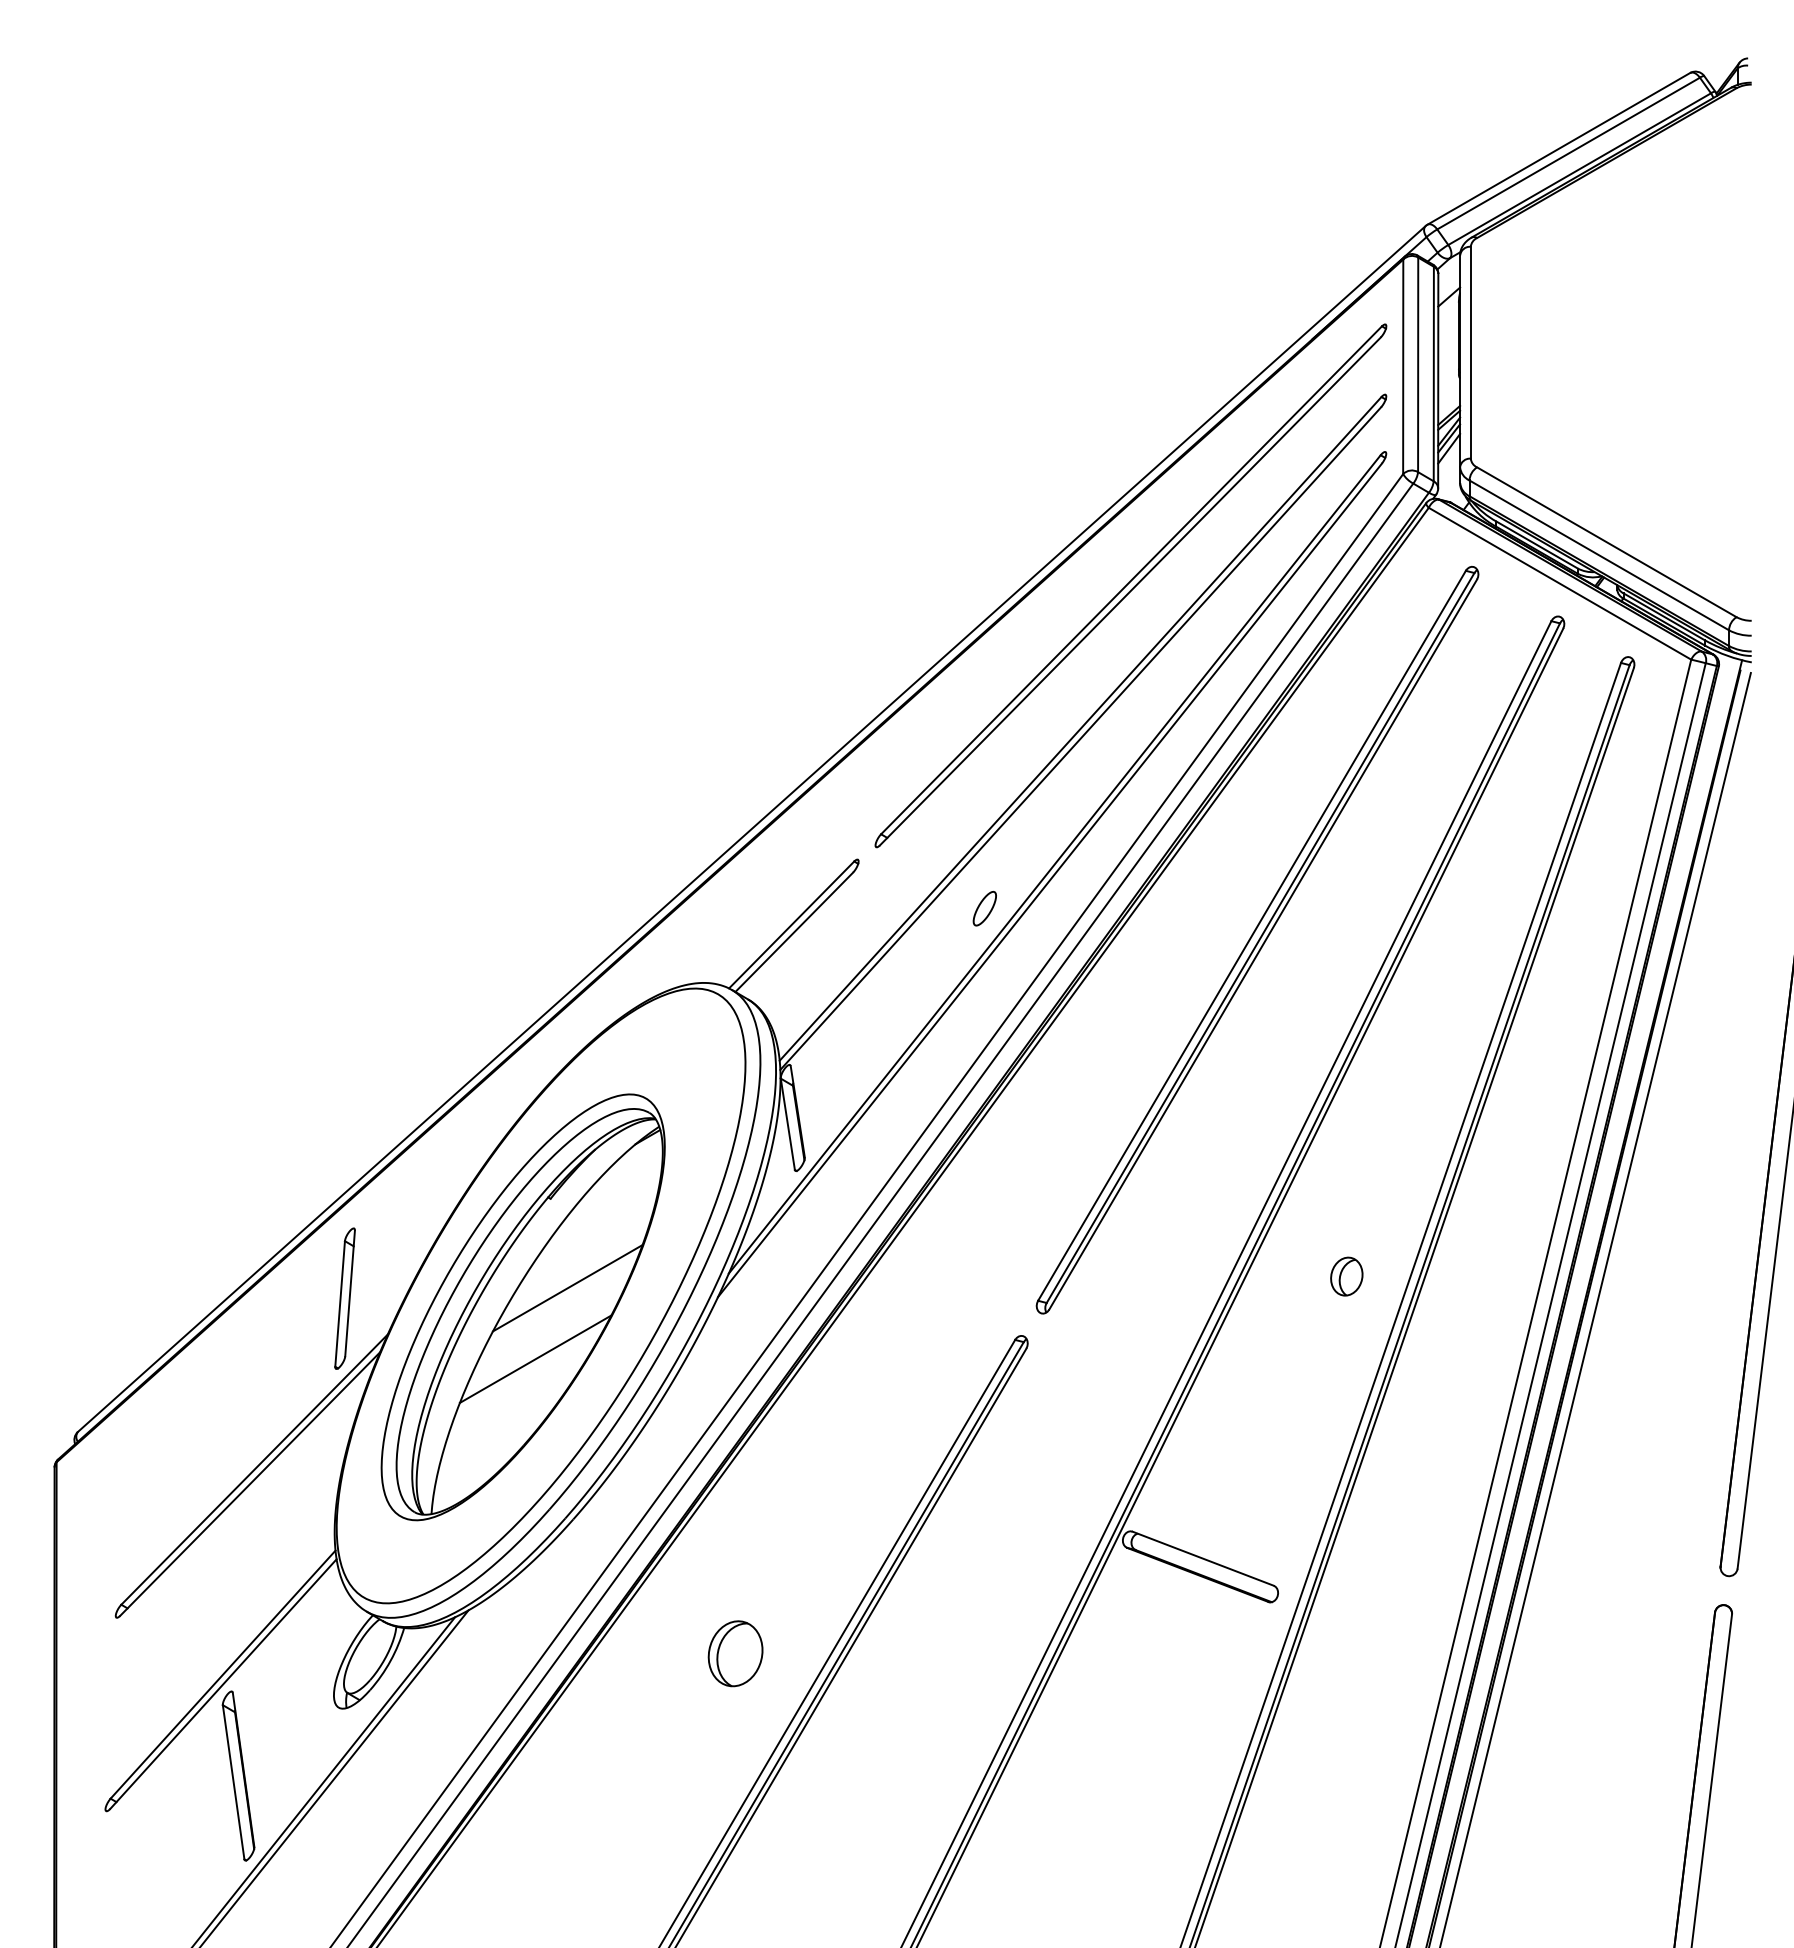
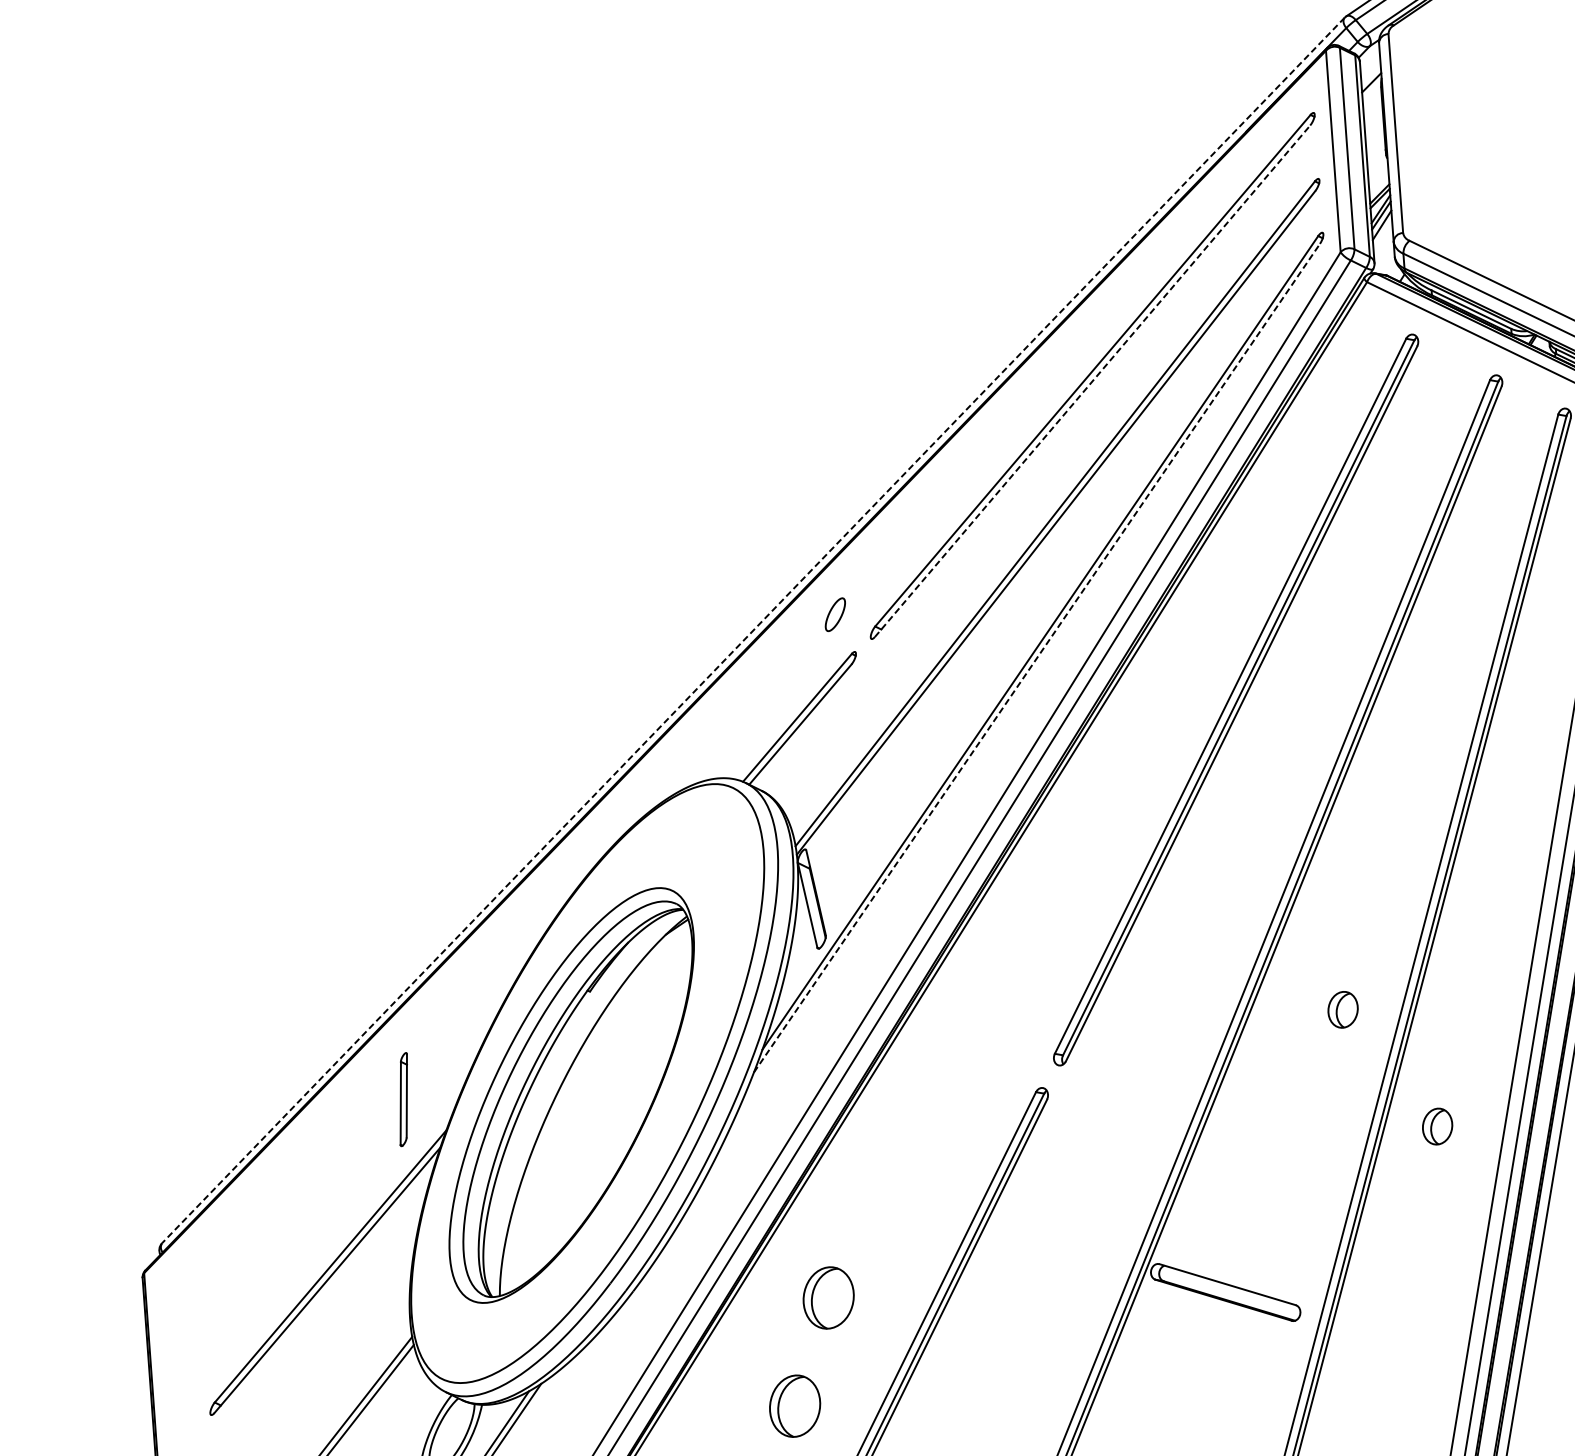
line: (1130, 591) -> (1092, 381), solid -> dashed
line: (751, 829) -> (753, 630), solid -> dashed
line: (1049, 880) -> (1036, 658), solid -> dashed
part: (984, 908) -> (835, 614), moved
line: (567, 1288) -> (612, 1074), removed
part: (344, 1298) -> (403, 1099), size x0.7
line: (535, 1358) -> (586, 1142), removed
part: (1437, 1407) -> (1437, 1126), added
part: (779, 1541) -> (828, 1297), added

